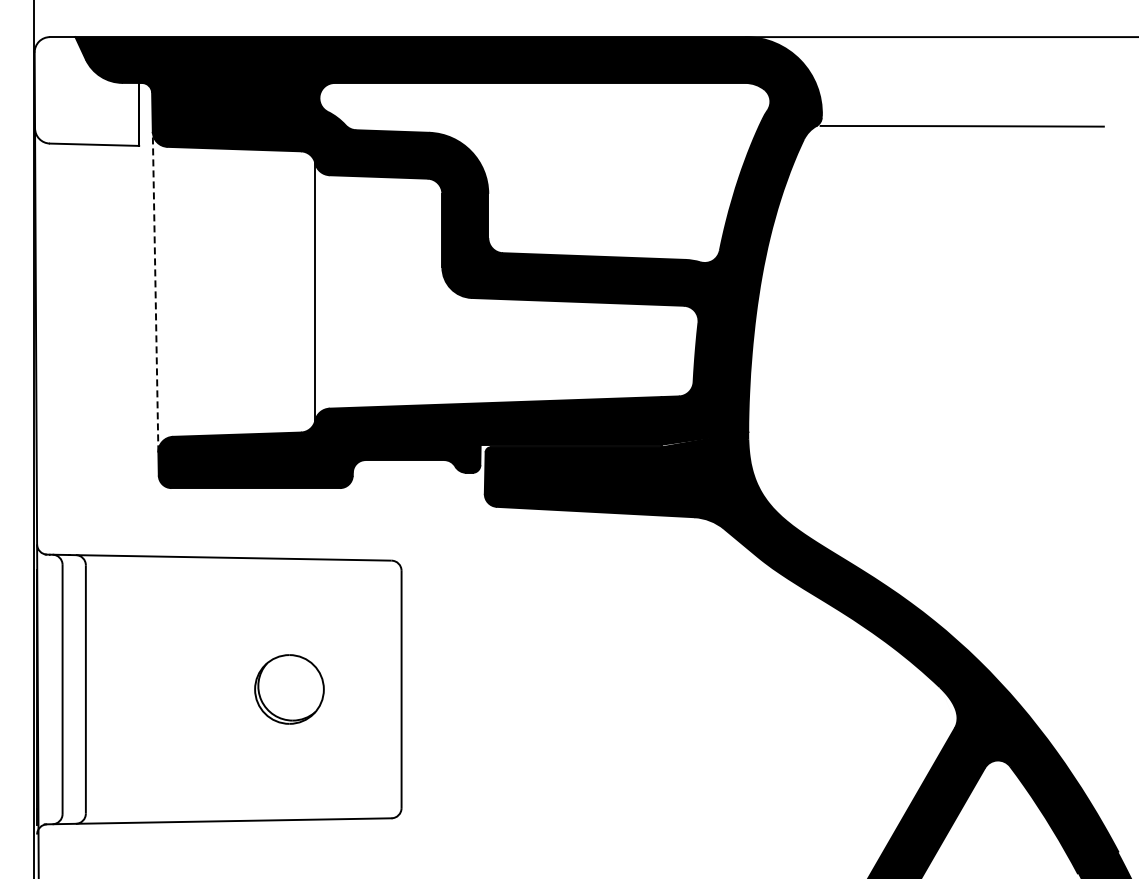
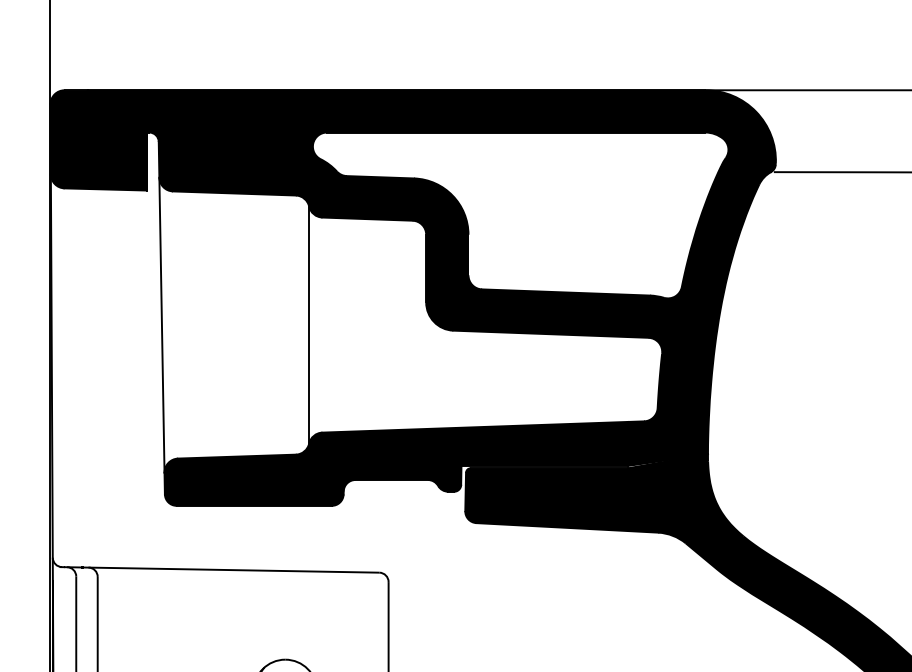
fill: (86, 91) -> (98, 140), added
line: (155, 291) -> (161, 324), dashed -> solid

